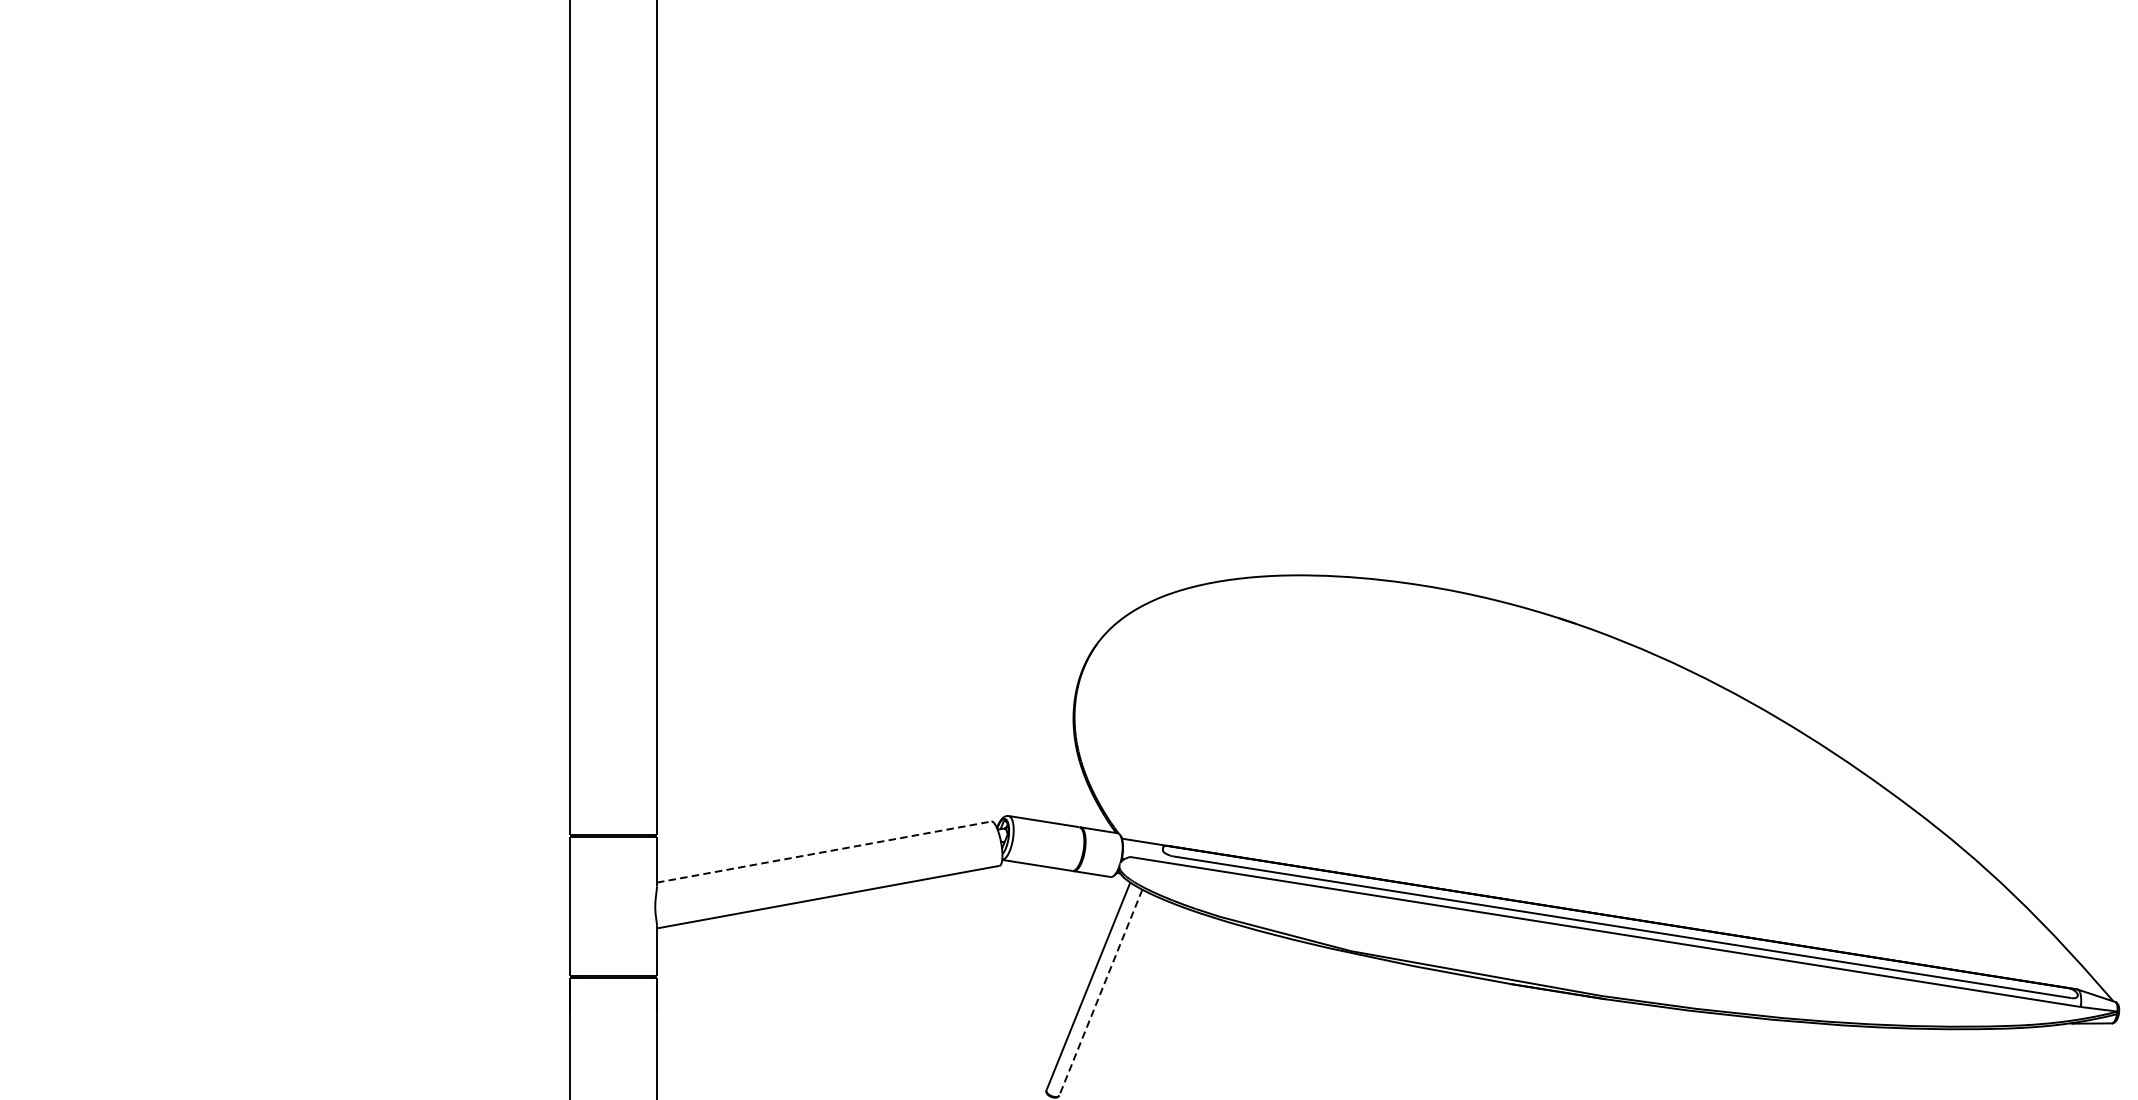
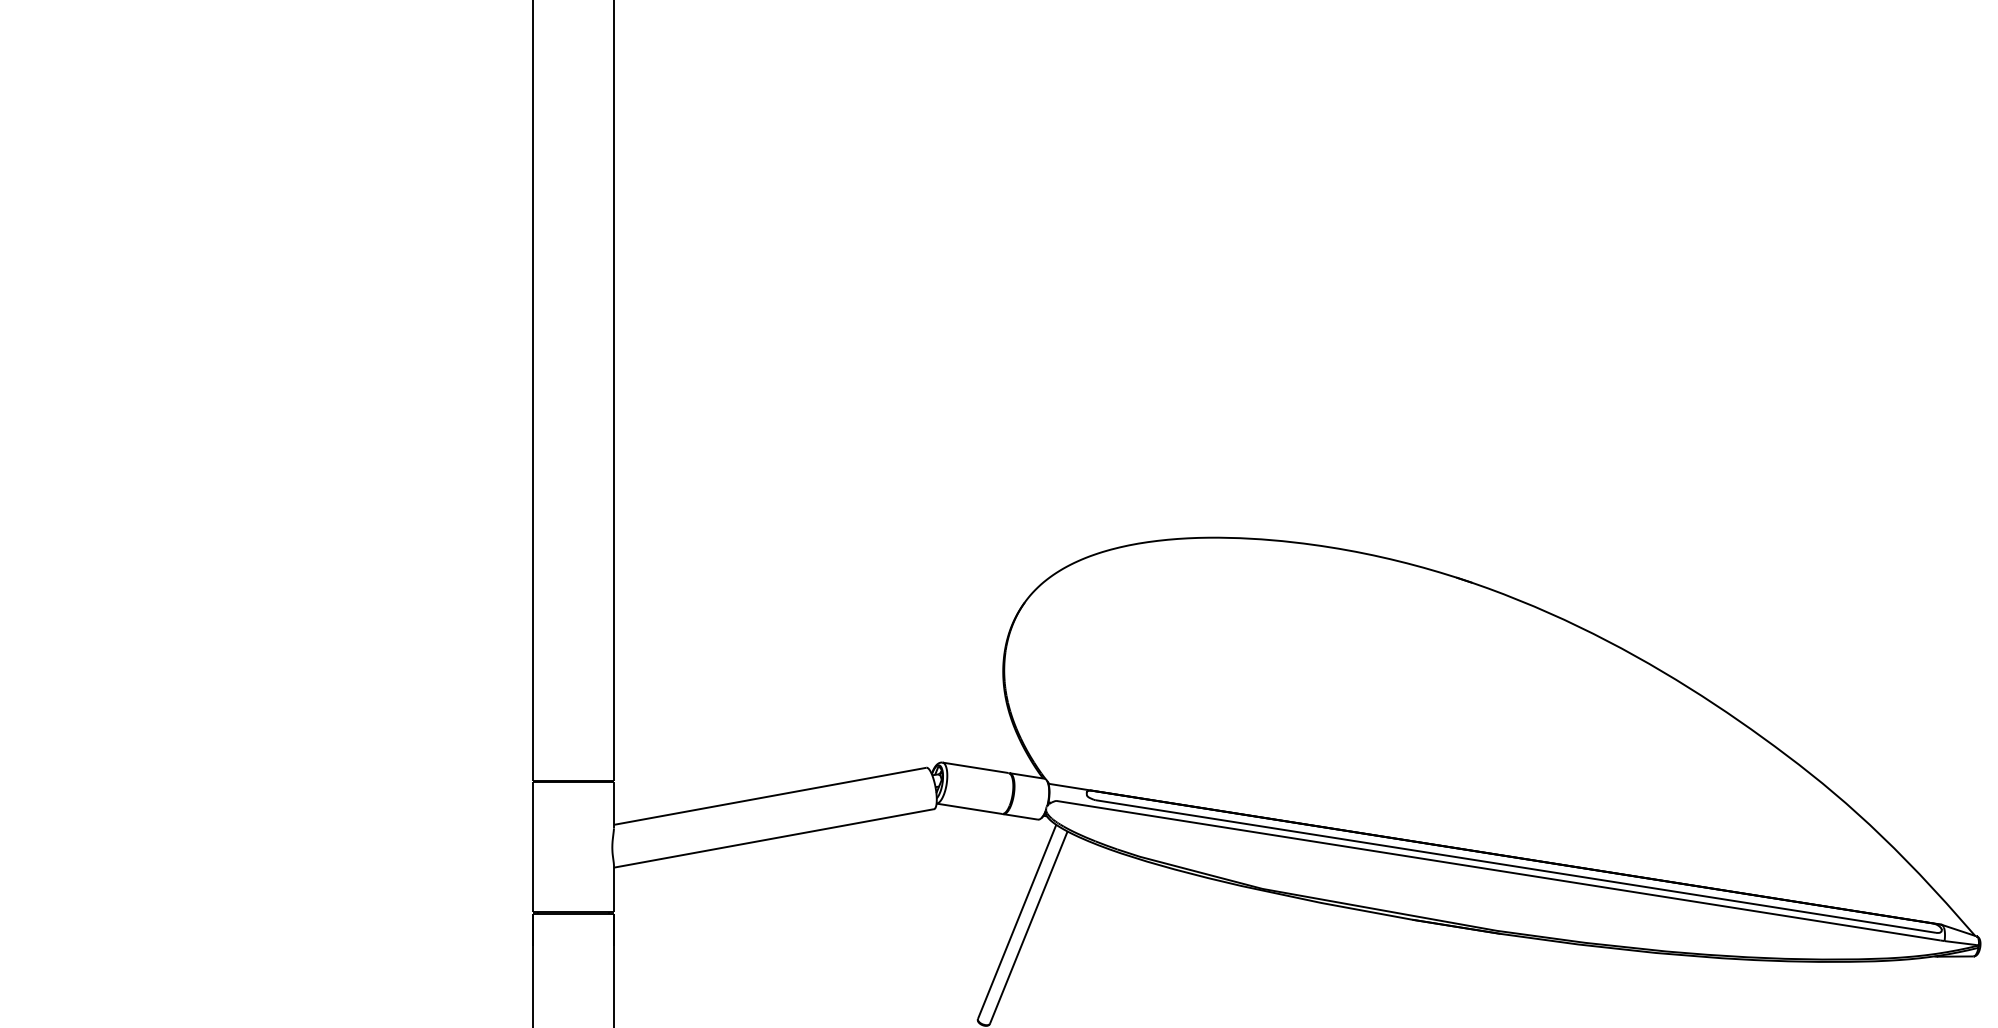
line: (824, 852) -> (770, 796), dashed -> solid
line: (1100, 992) -> (1028, 927), dashed -> solid

